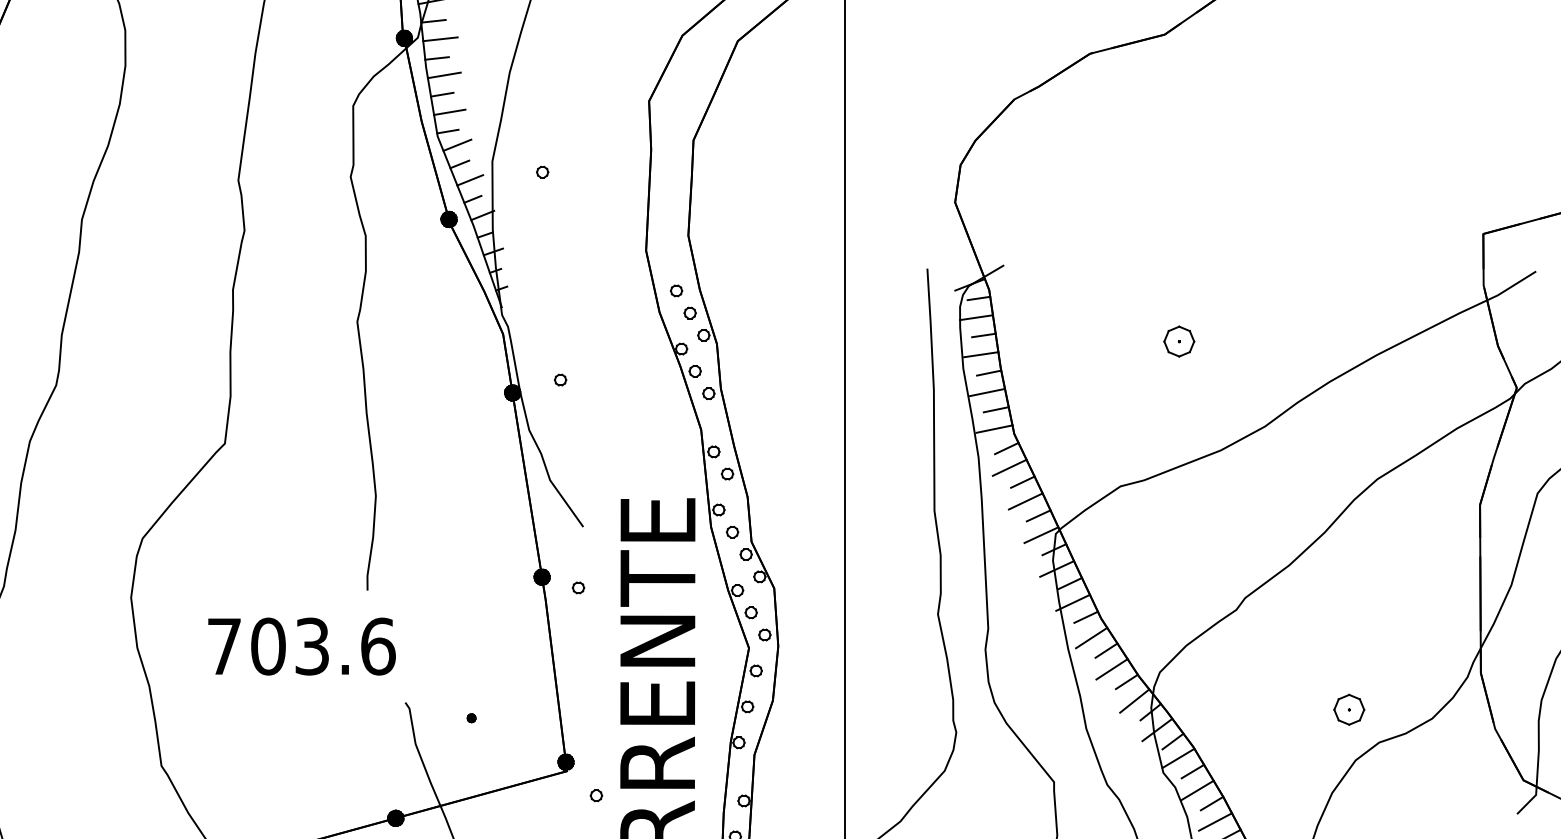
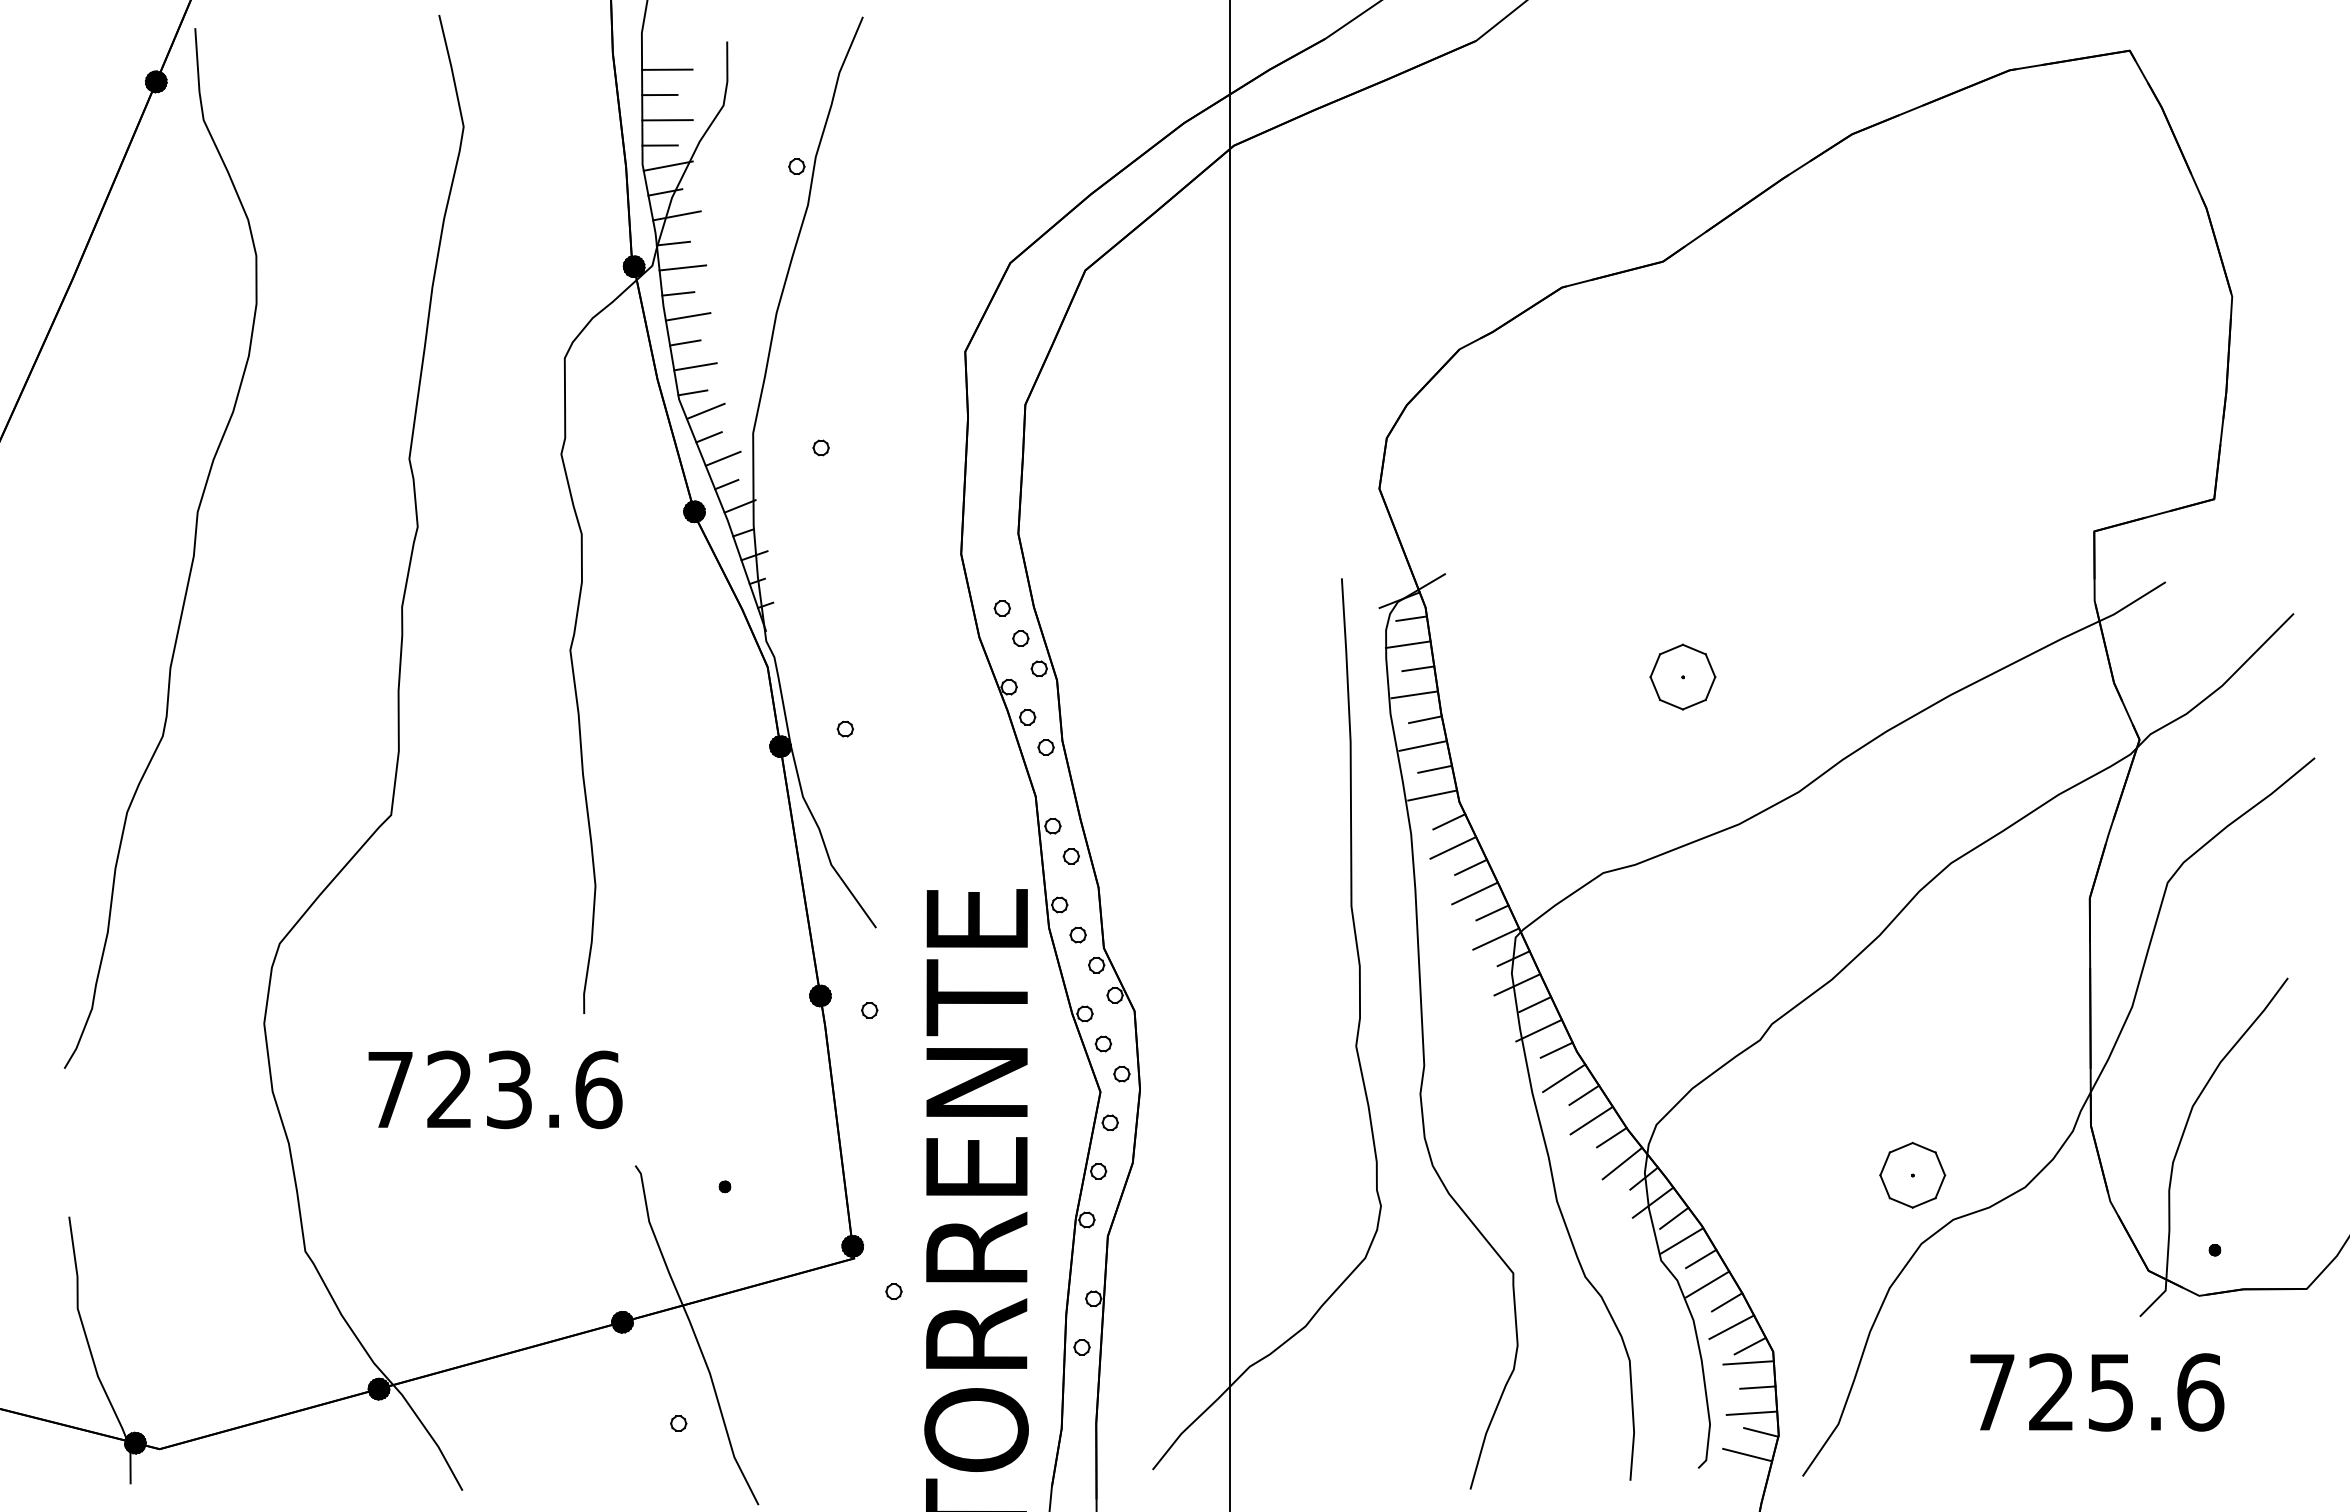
part: (1179, 341) -> (1682, 676), size x1.6
text: (268, 646) -> (449, 1089), 703.6 -> 723.6
part: (1349, 709) -> (1912, 1175), size x1.6

